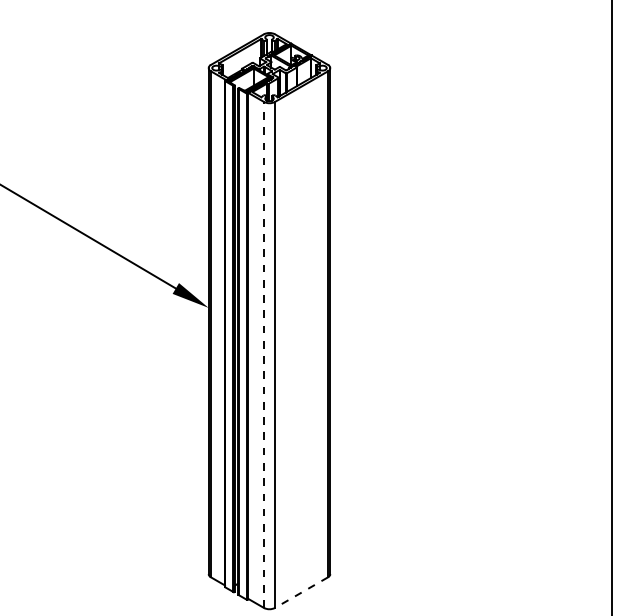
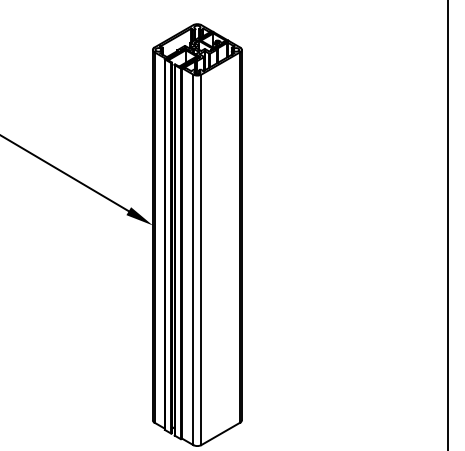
line: (263, 354) -> (192, 259), dashed -> solid
line: (301, 592) -> (220, 433), dashed -> solid

